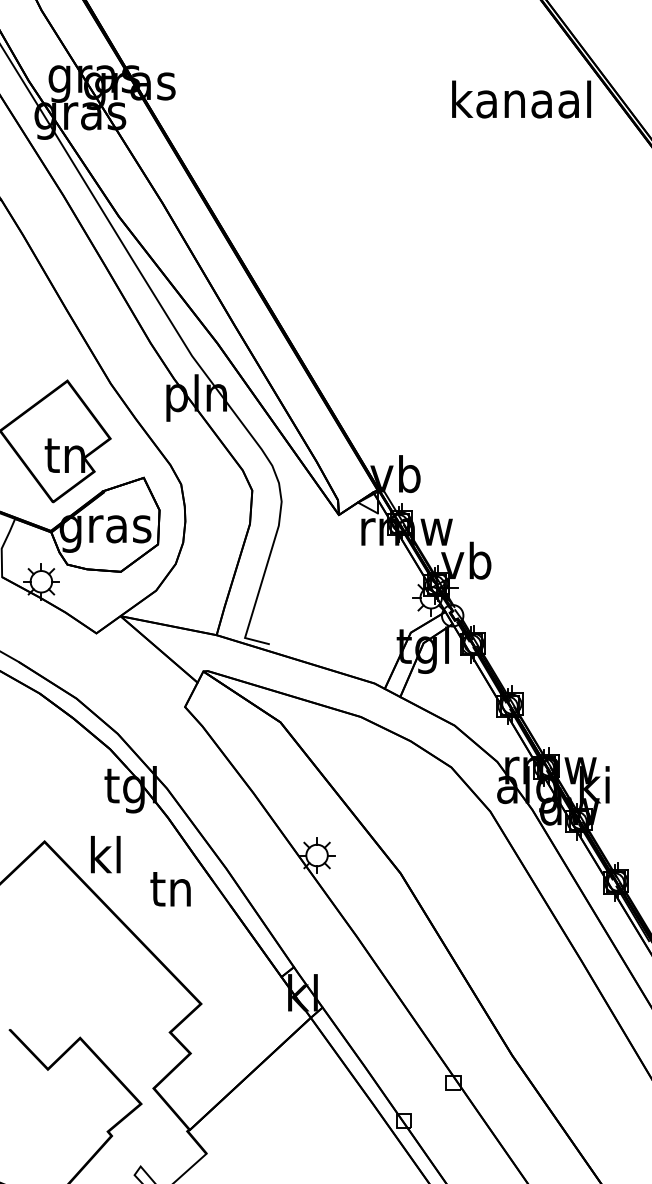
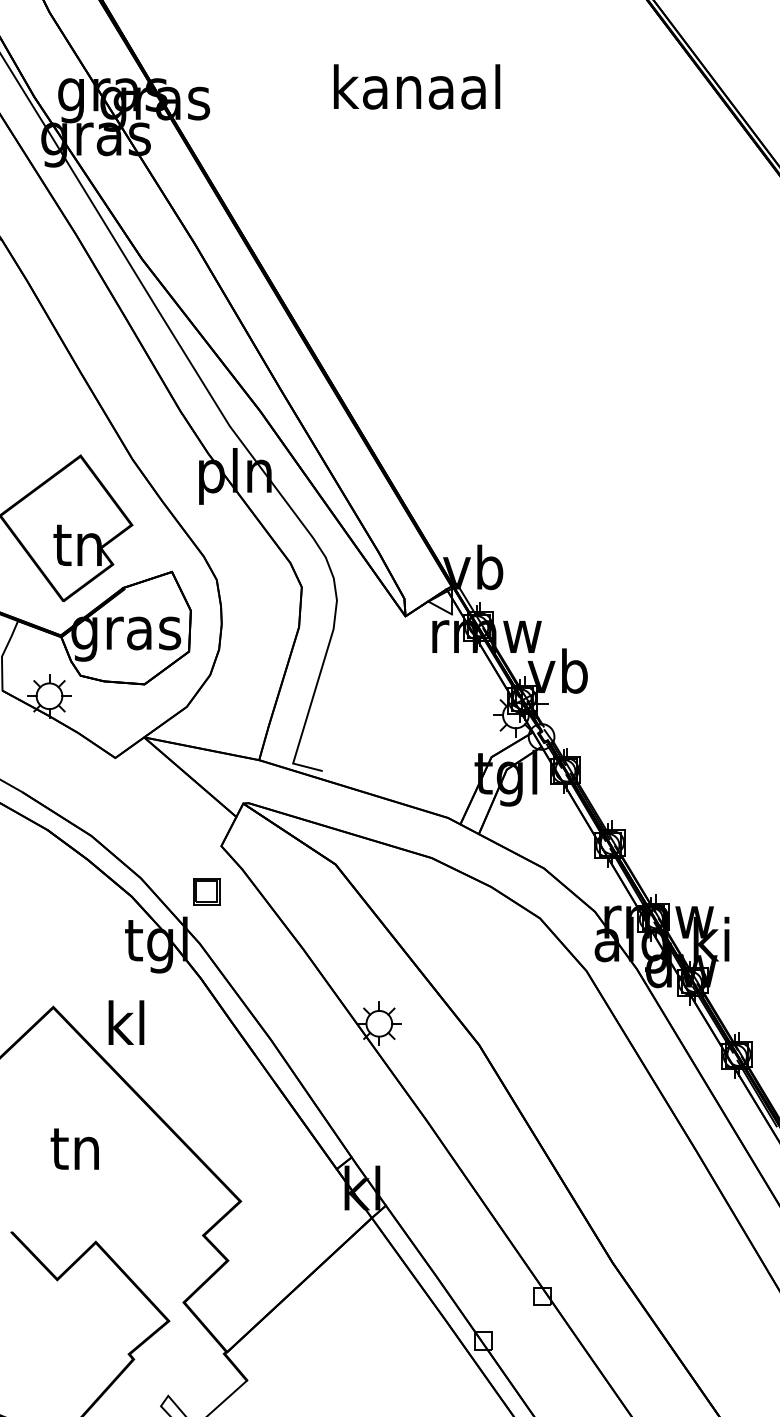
text: (521, 99) -> (416, 86), moved
part: (172, 744) -> (206, 890), added
text: (170, 889) -> (74, 1149), moved

